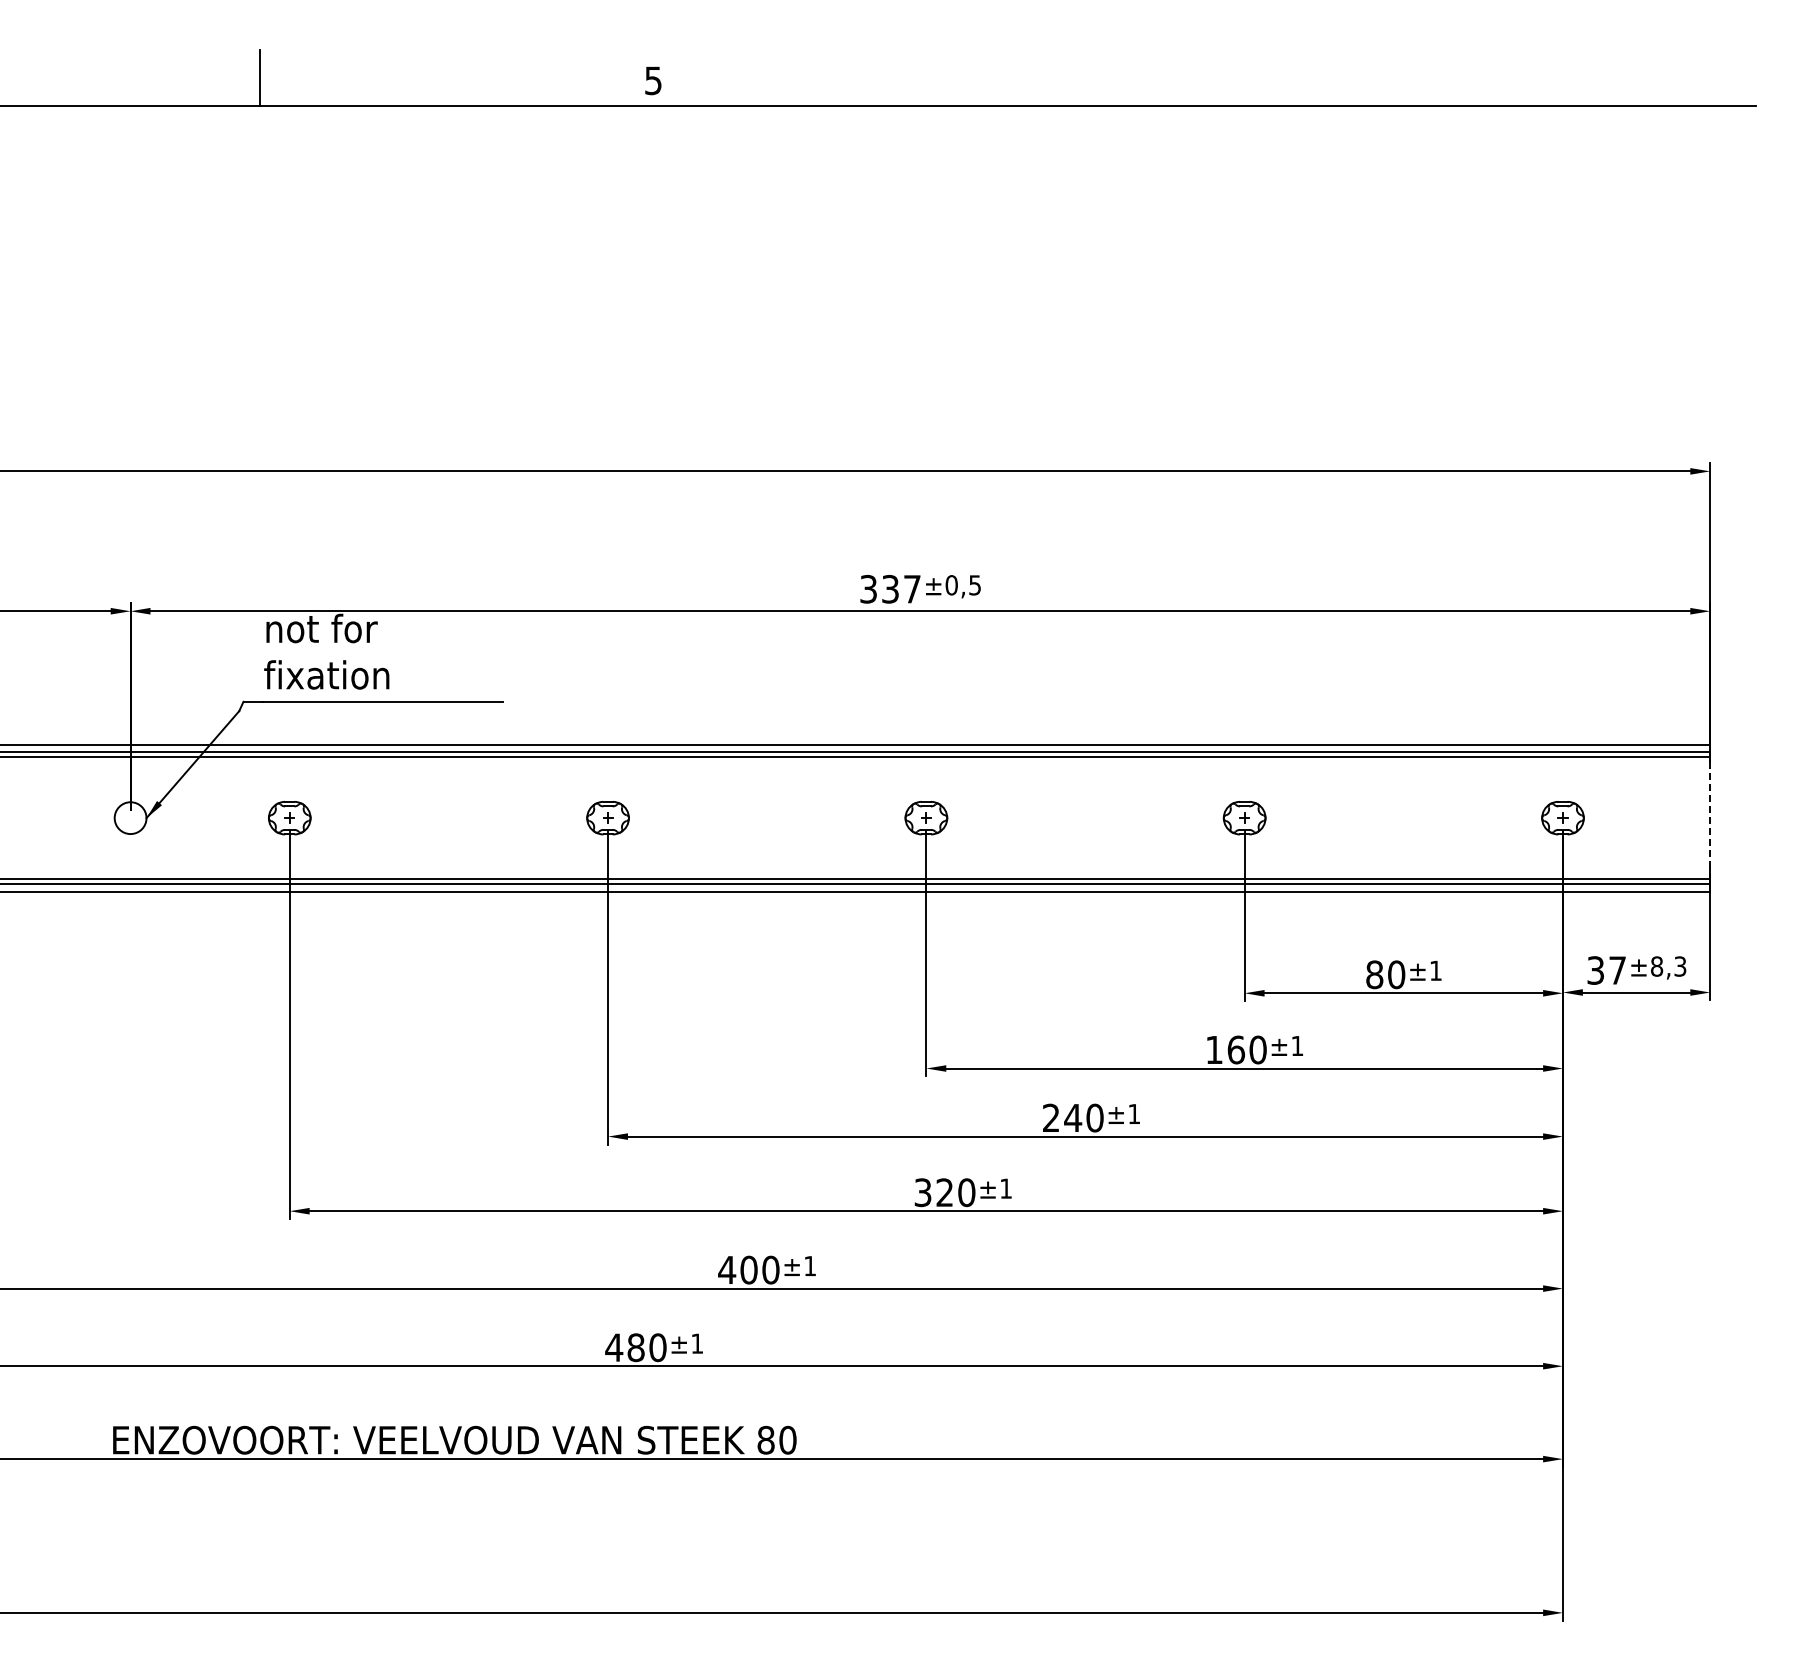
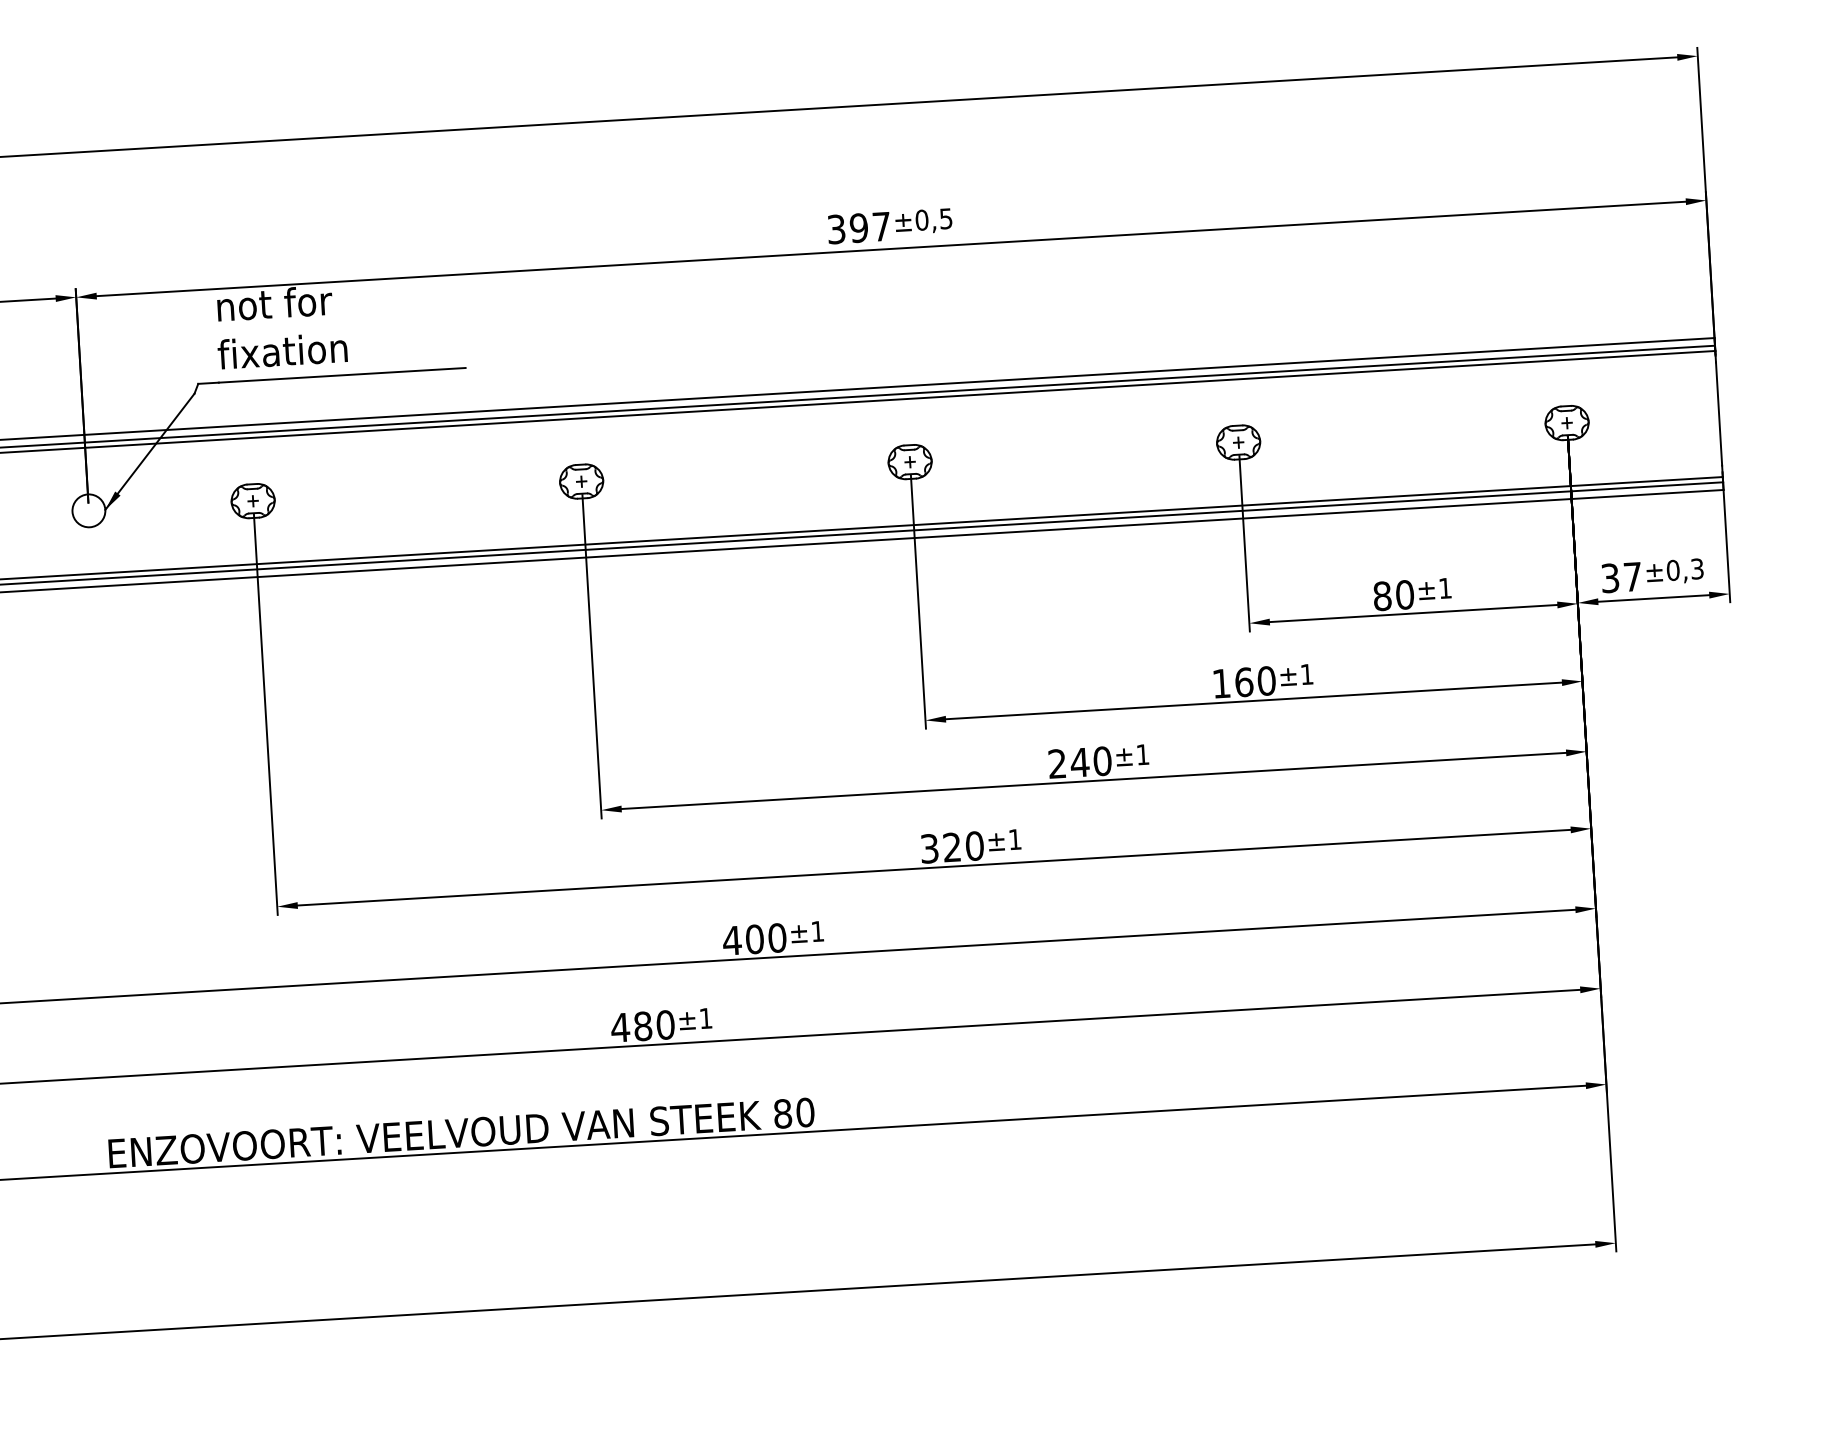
text: (890, 589) -> (859, 228), 337 -> 397
line: (1710, 818) -> (1719, 414), dashed -> solid
text: (1656, 966) -> (1672, 570), ±8,3 -> ±0,3

